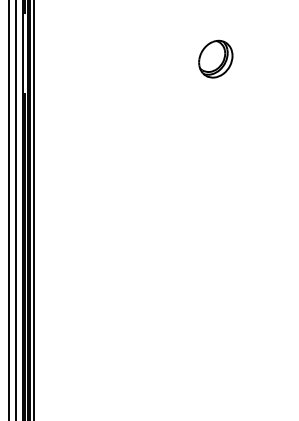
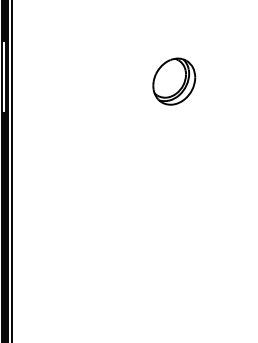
part: (215, 58) -> (174, 80), size x1.4

